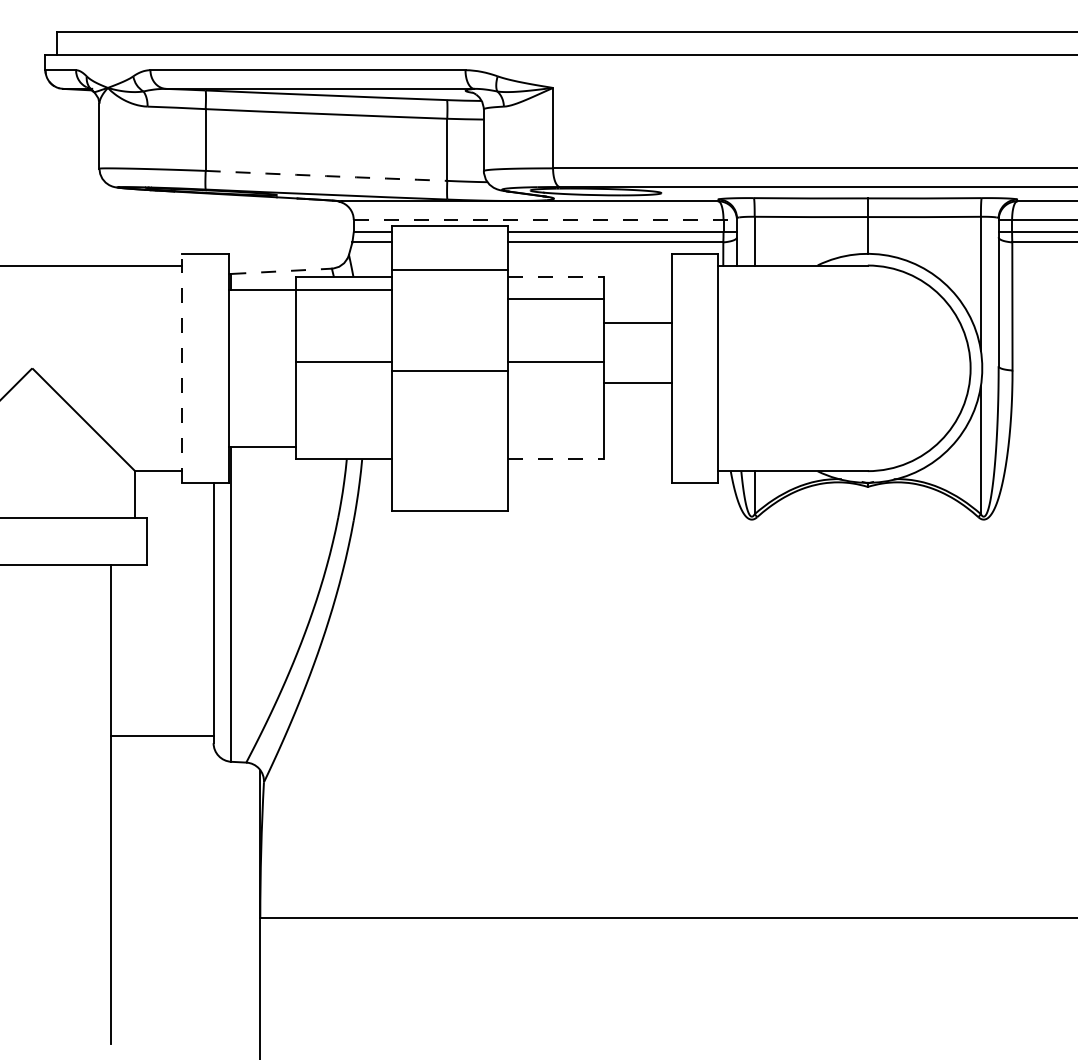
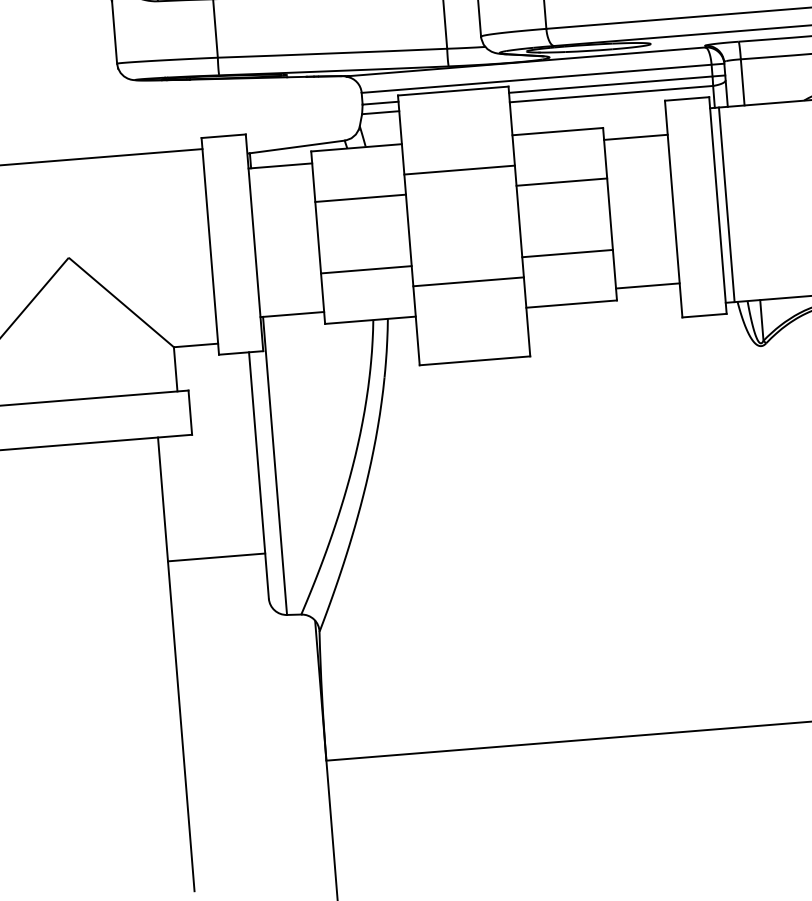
arc: (326, 176) -> (332, 53), dashed -> solid
line: (545, 220) -> (543, 78), dashed -> solid
line: (449, 270) -> (459, 170), moved
line: (282, 271) -> (298, 147), dashed -> solid
line: (556, 277) -> (557, 131), dashed -> solid
line: (343, 289) -> (360, 198), moved
line: (556, 298) -> (561, 182), moved
line: (637, 322) -> (635, 137), moved
line: (343, 362) -> (366, 270), moved
line: (556, 362) -> (567, 253), moved
line: (181, 367) -> (209, 245), dashed -> solid
line: (727, 368) -> (726, 204), added
line: (449, 371) -> (468, 281), moved
line: (637, 382) -> (647, 285), moved
line: (556, 459) -> (571, 304), dashed -> solid
line: (161, 736) -> (215, 557), moved

